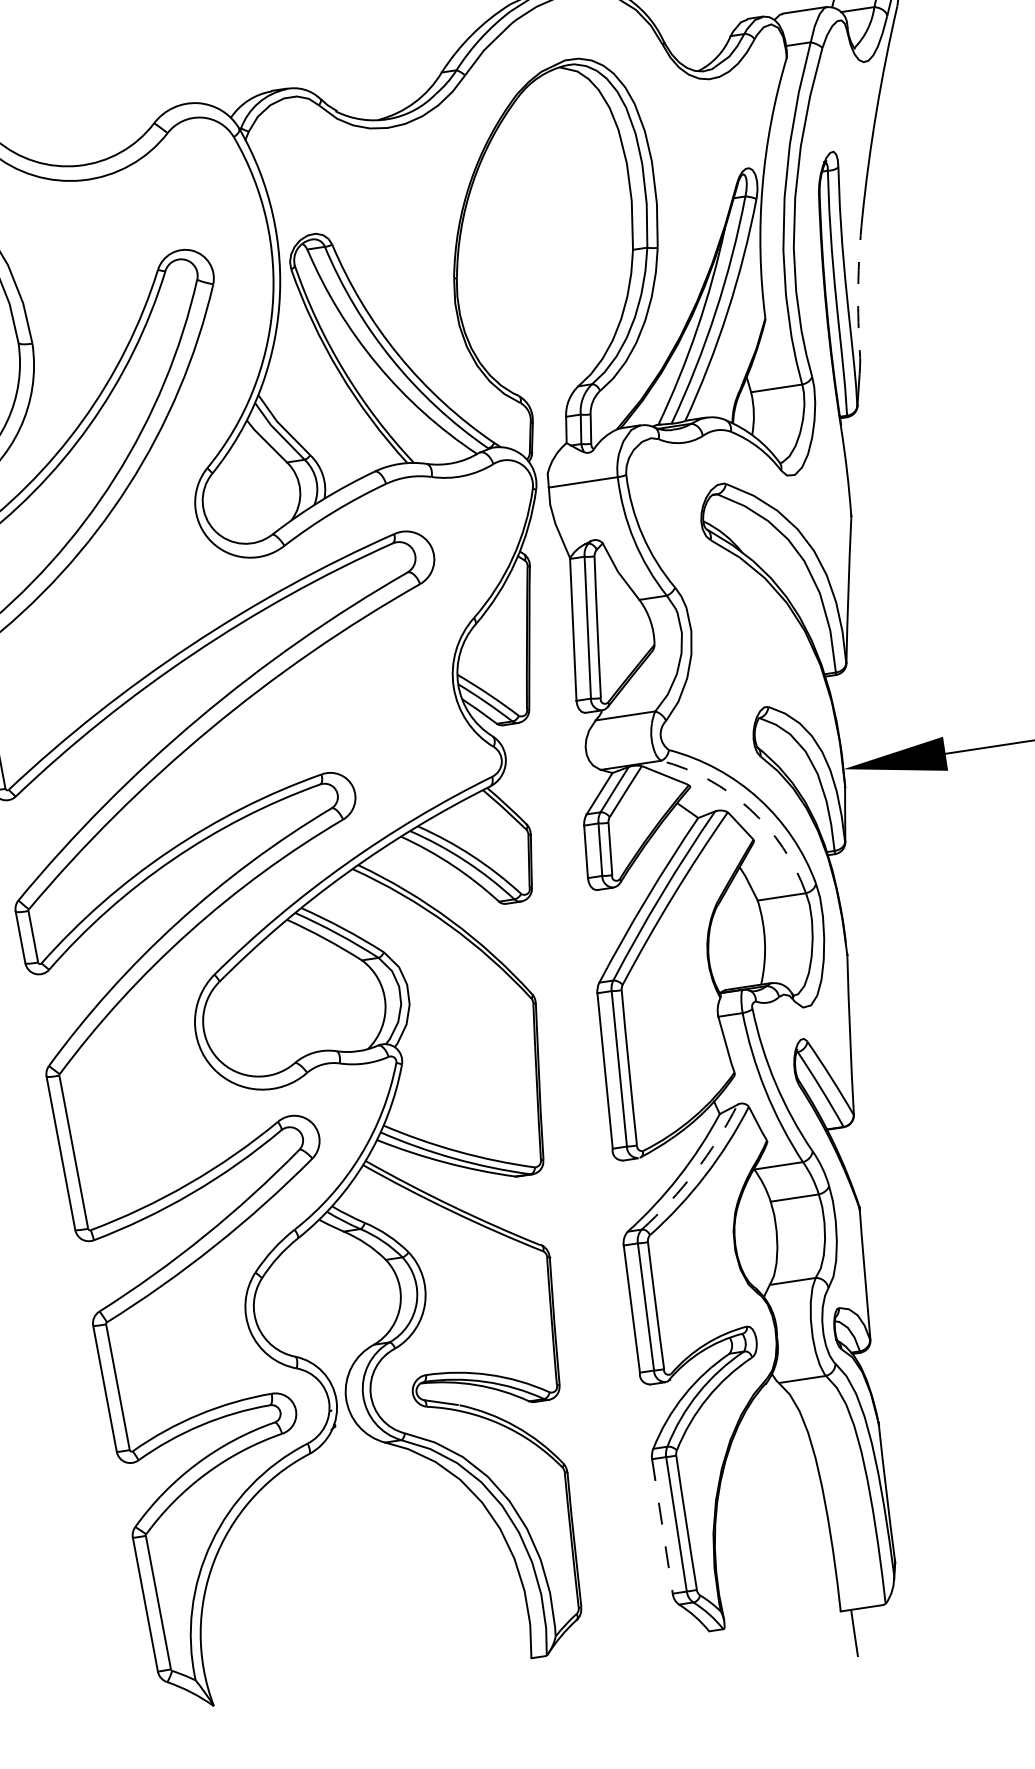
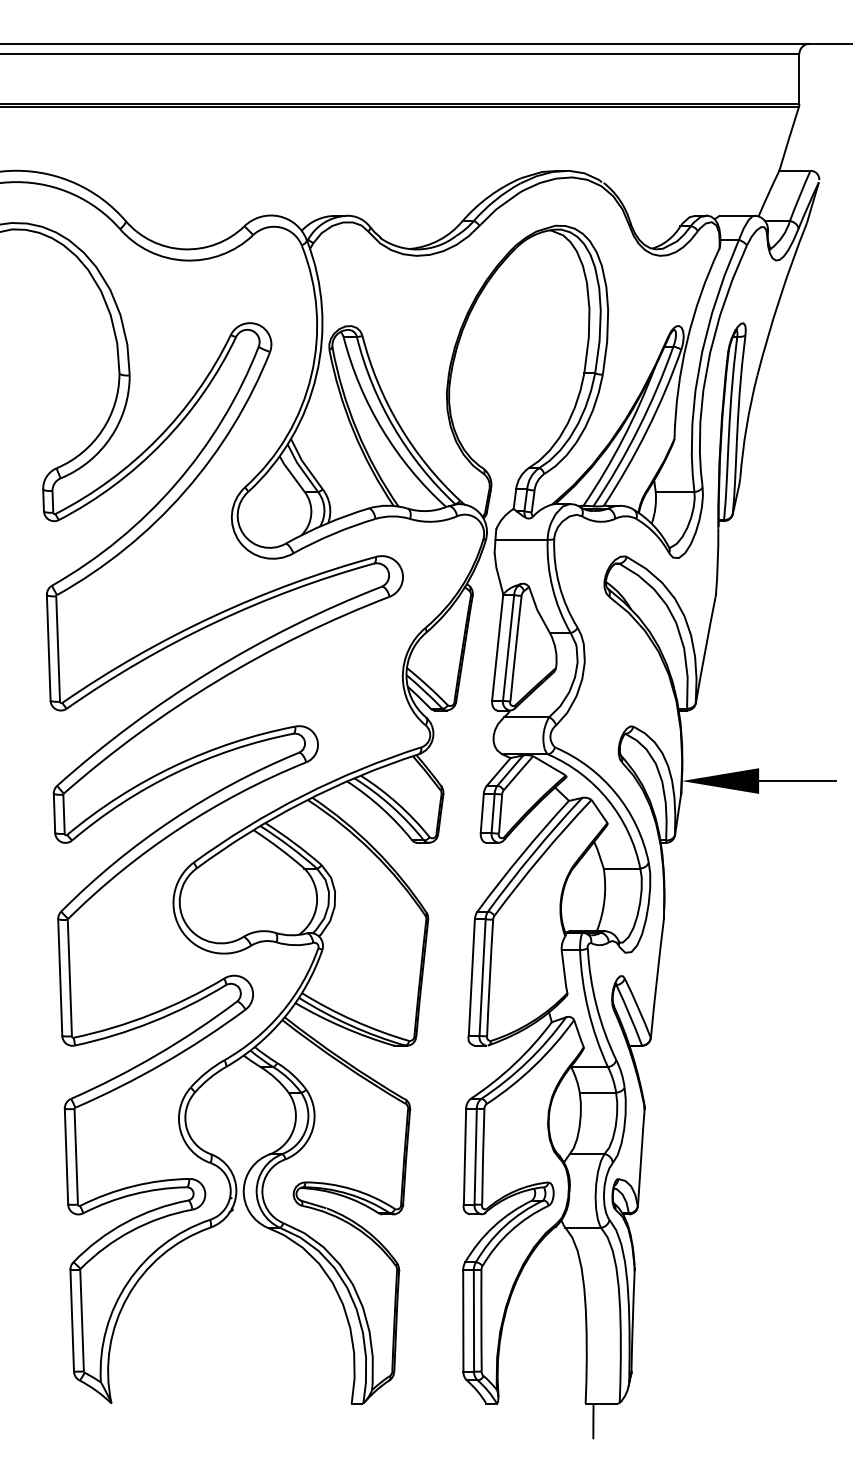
arc: (858, 287) -> (746, 426), dashed -> solid
arc: (750, 809) -> (608, 800), dashed -> solid
arc: (695, 1170) -> (527, 1061), dashed -> solid
line: (662, 1526) -> (463, 1320), dashed -> solid

